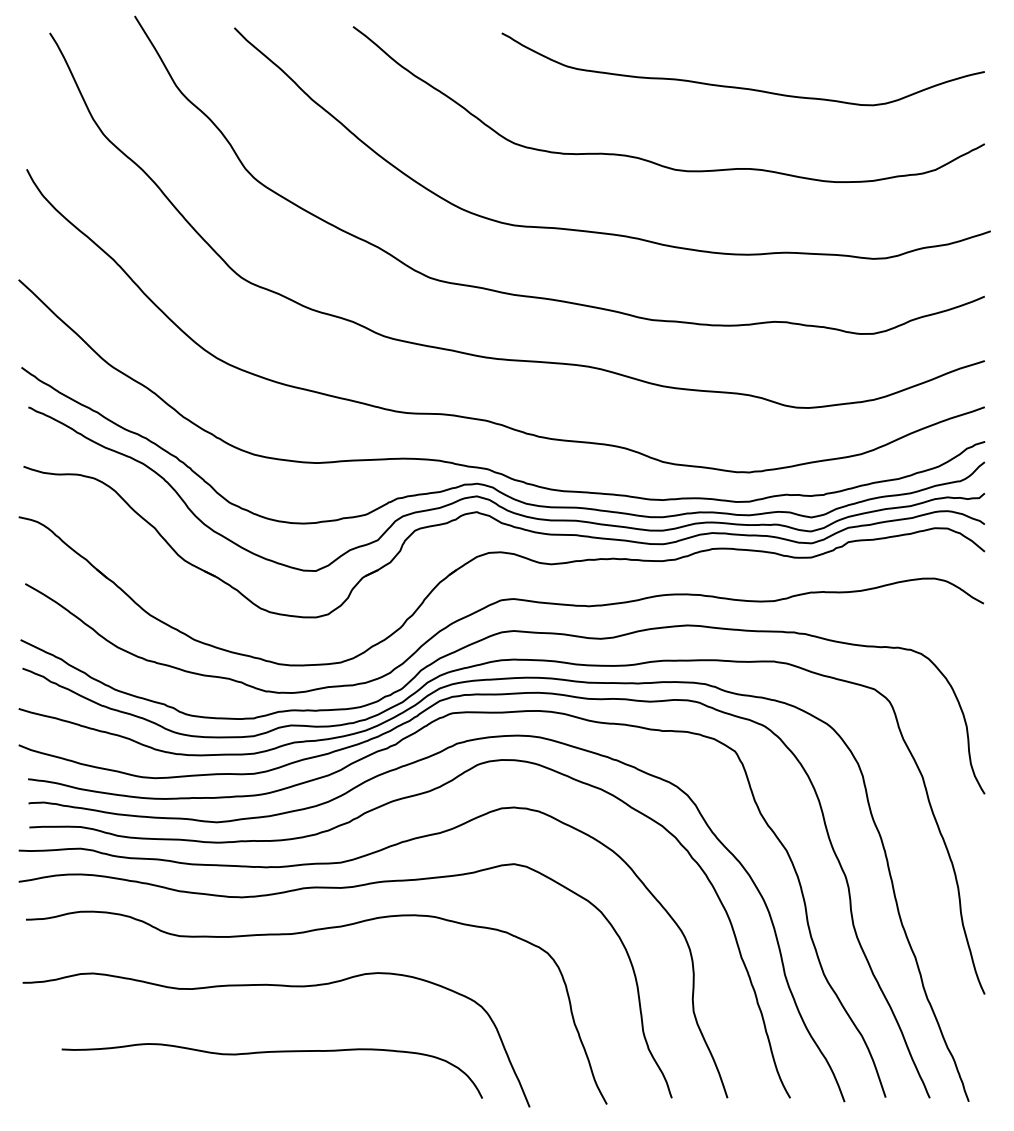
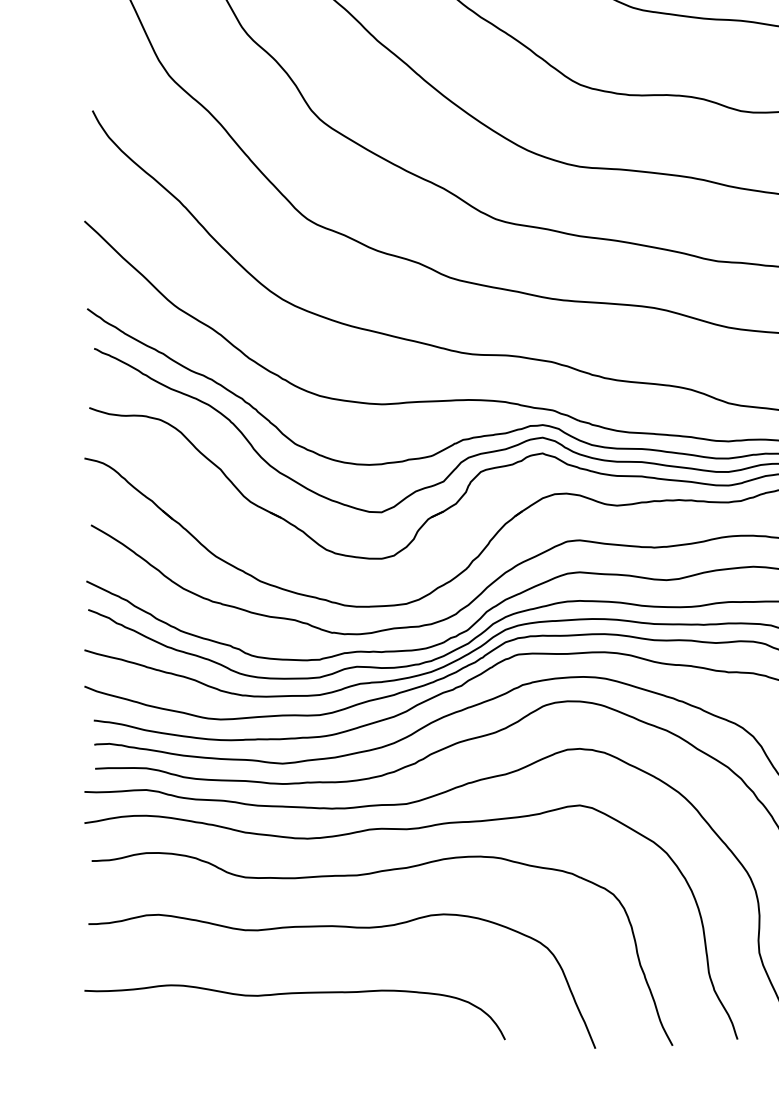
curve: (271, 1052) -> (294, 993), moved

